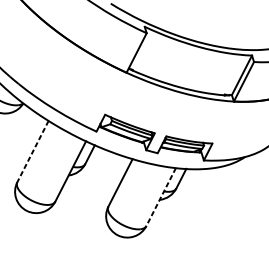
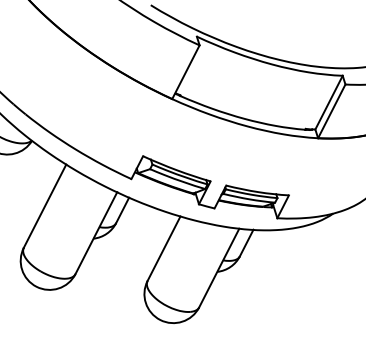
line: (33, 151) -> (45, 206), dashed -> solid
line: (161, 197) -> (219, 268), dashed -> solid

